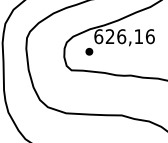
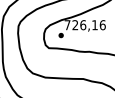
text: (98, 37) -> (67, 25), 626,16 -> 726,16

